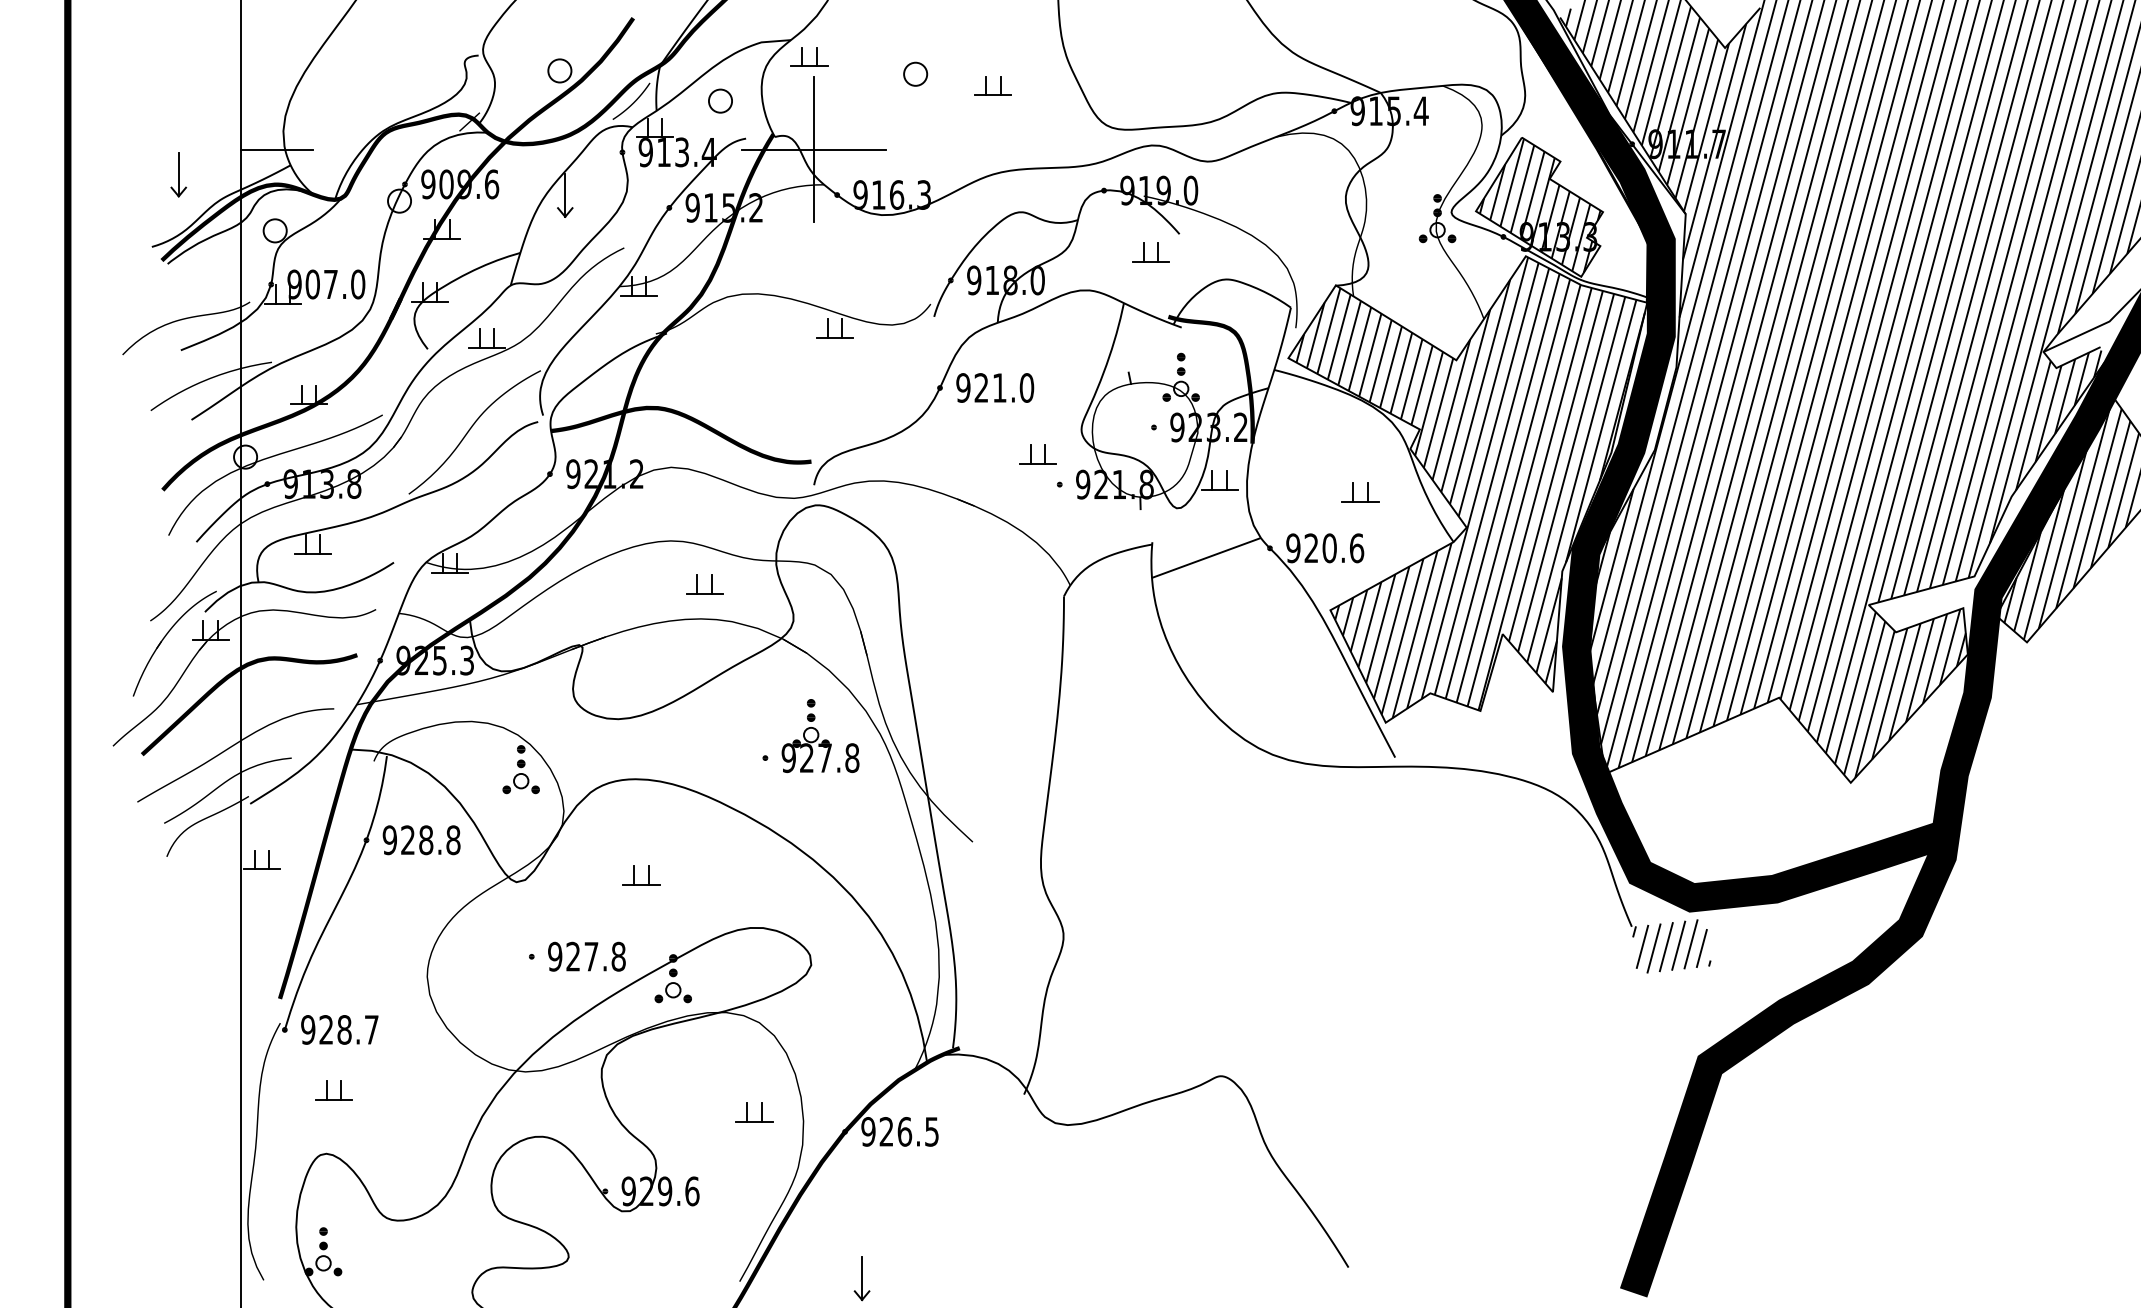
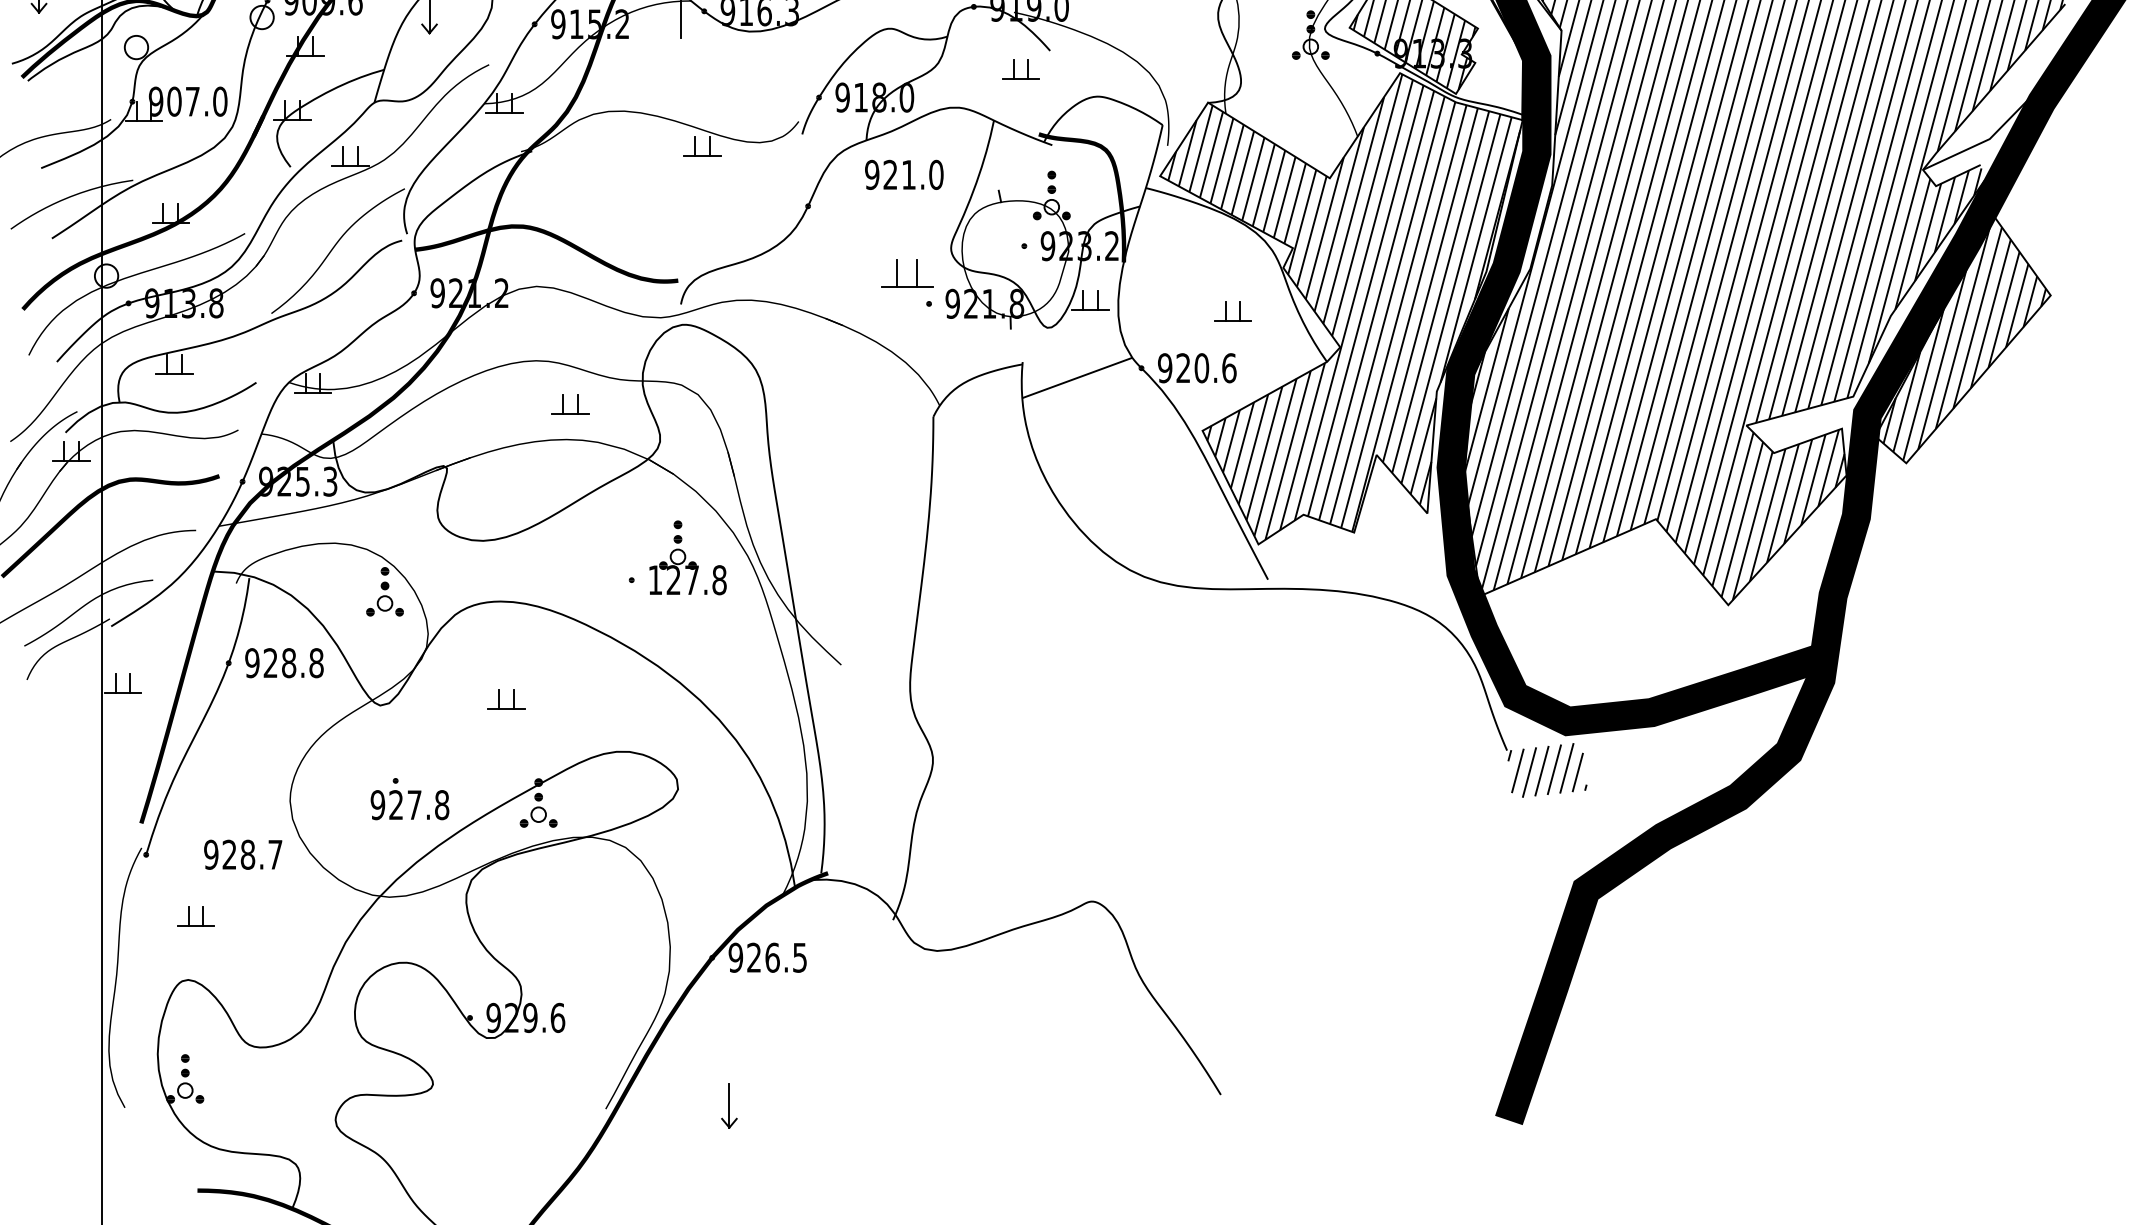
text: (995, 387) -> (904, 174), moved
part: (1037, 454) -> (906, 273), size x1.4
text: (788, 758) -> (655, 580), 927.8 -> 127.8
text: (586, 956) -> (409, 804), moved
text: (339, 1029) -> (242, 854), moved
part: (747, 1112) -> (613, 938), removed

